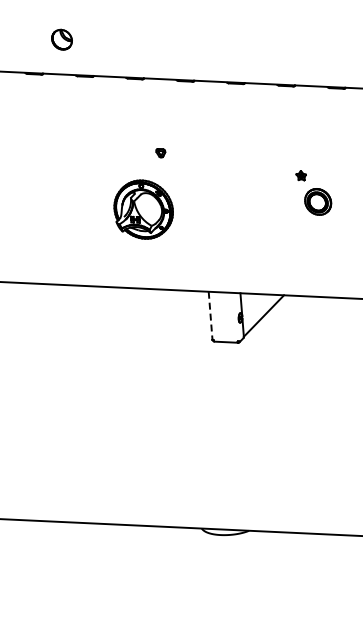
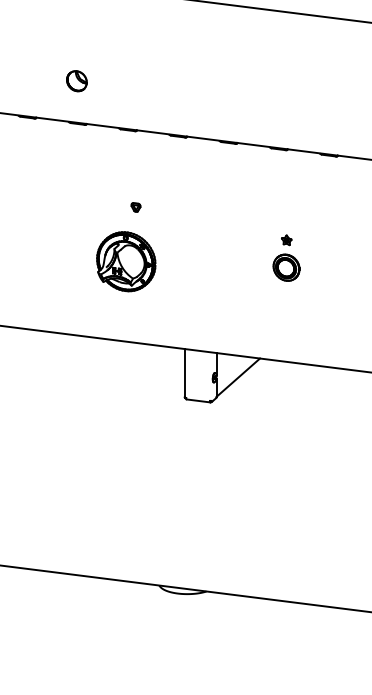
part: (61, 40) -> (76, 81), moved
part: (160, 153) -> (135, 207), moved
part: (318, 201) -> (286, 267), moved
line: (210, 316) -> (184, 373), dashed -> solid

